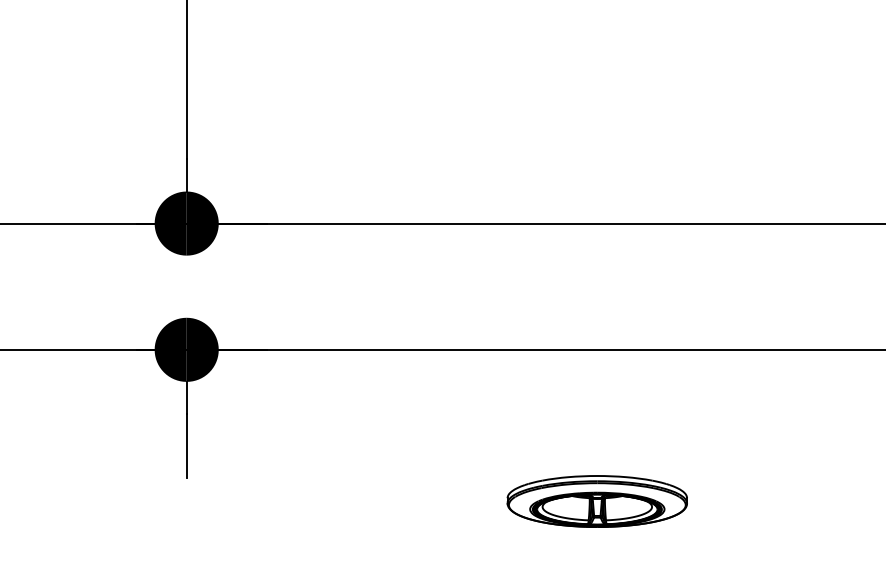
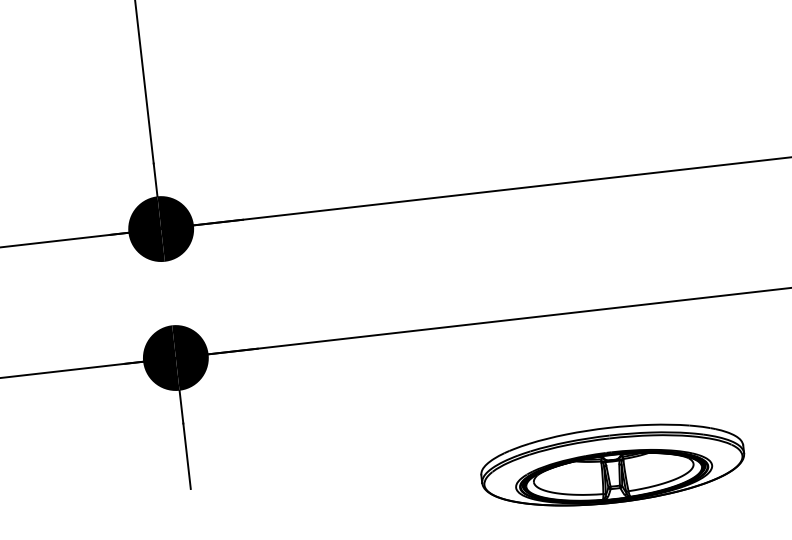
part: (597, 501) -> (613, 465), size x1.43

